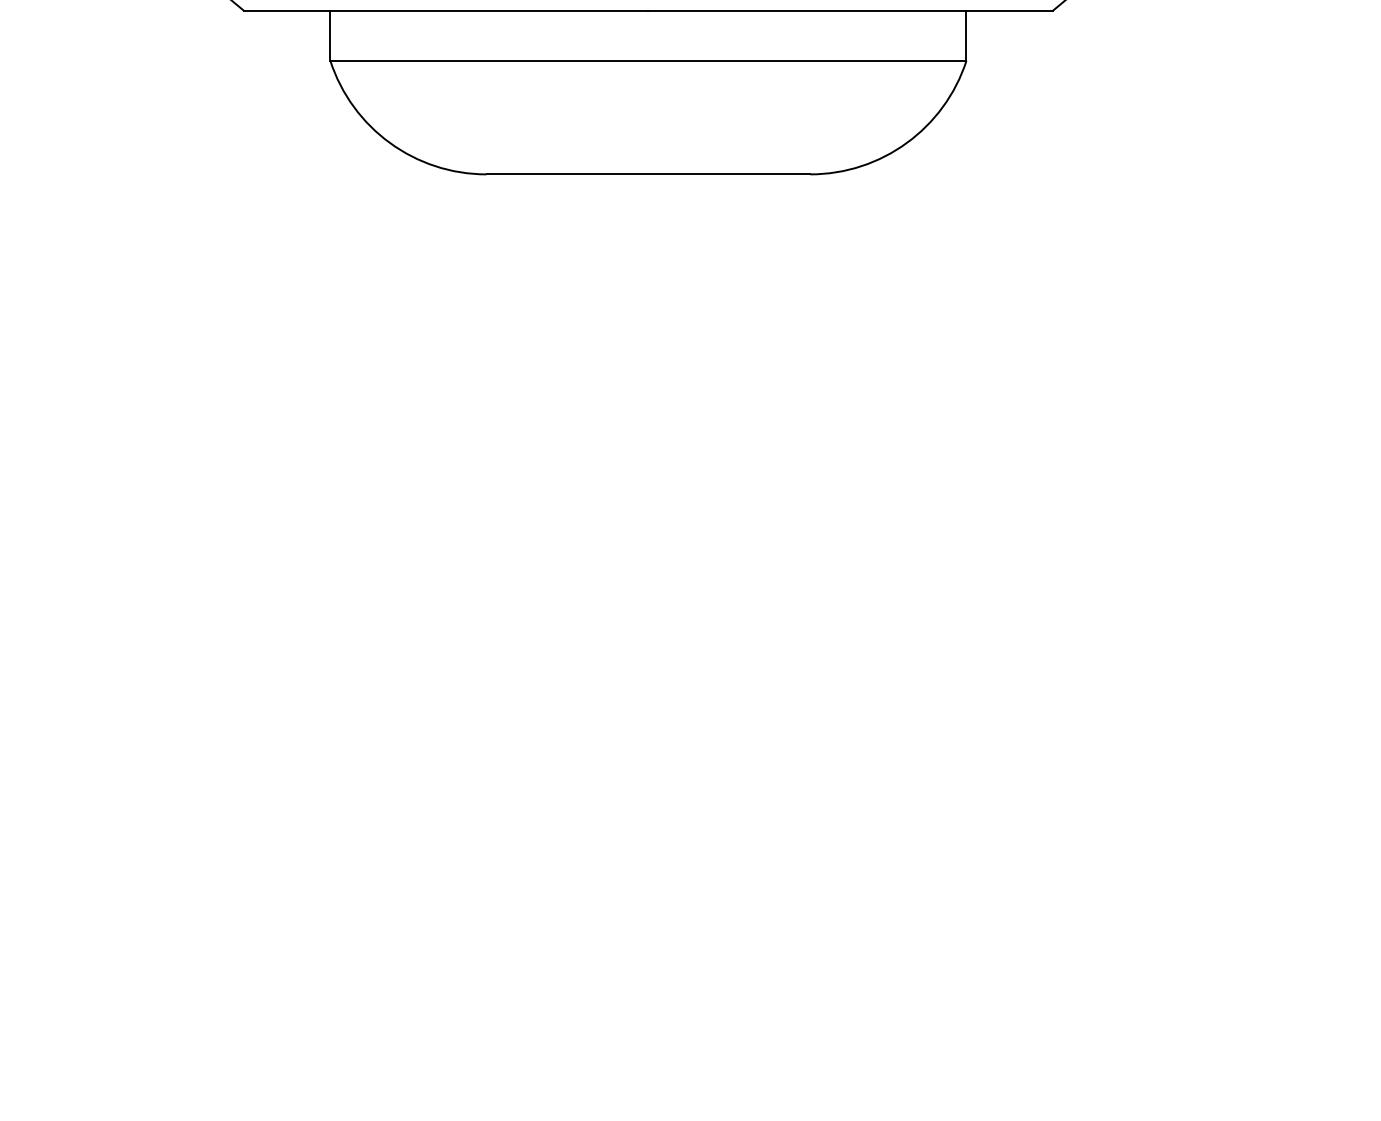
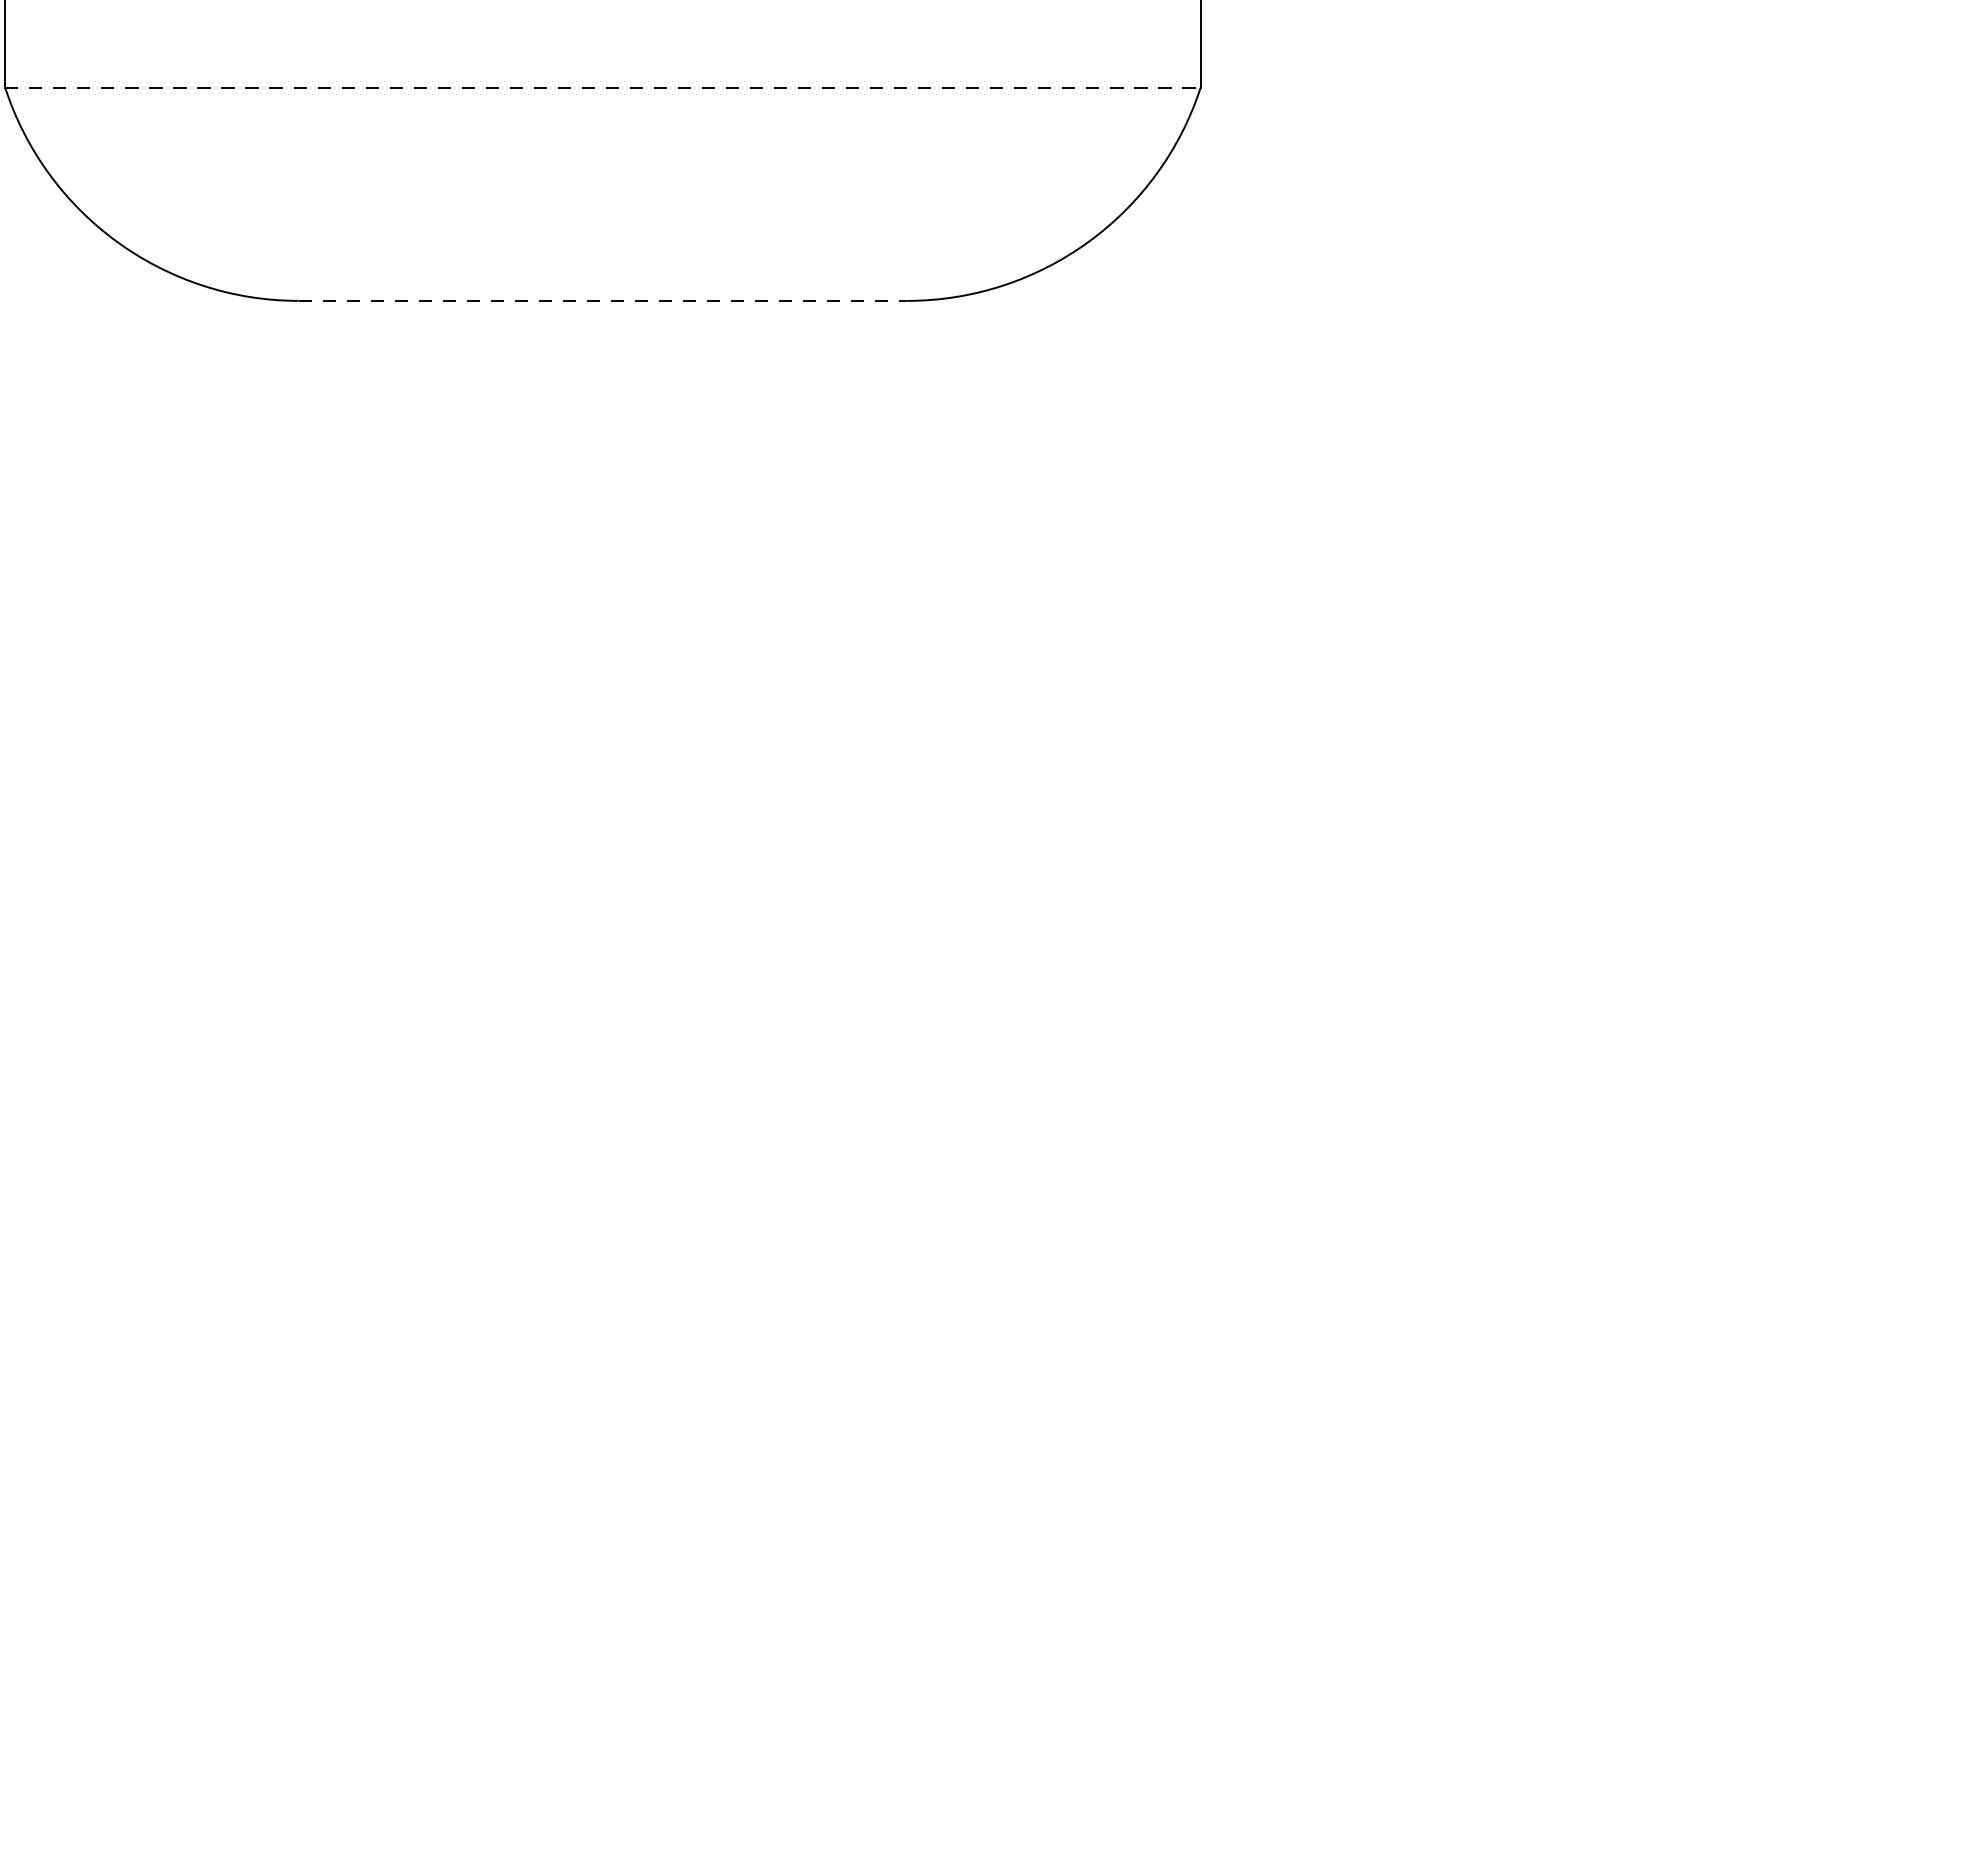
line: (648, 60) -> (603, 86), solid -> dashed
line: (648, 174) -> (603, 301), solid -> dashed

